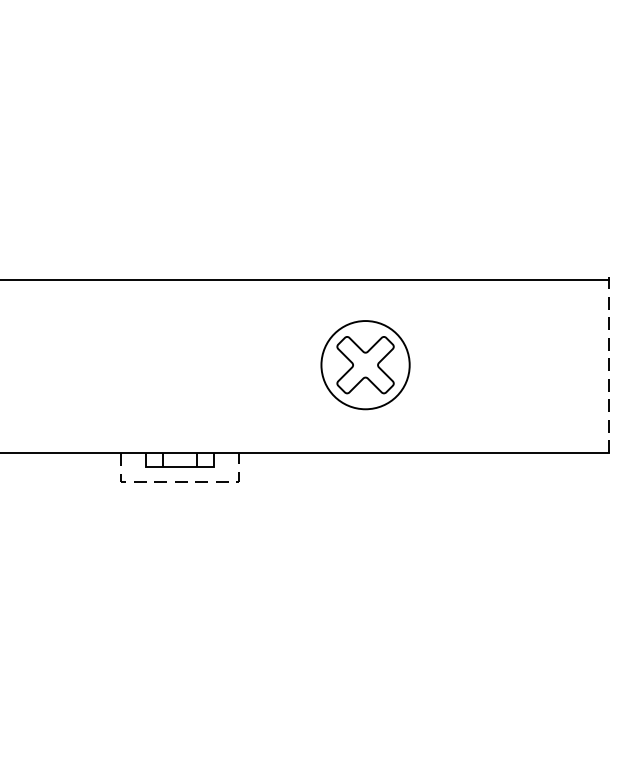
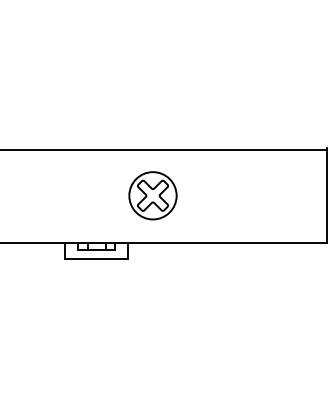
part: (364, 364) -> (152, 195), moved
line: (608, 364) -> (326, 195), dashed -> solid
line: (180, 482) -> (96, 258), dashed -> solid

